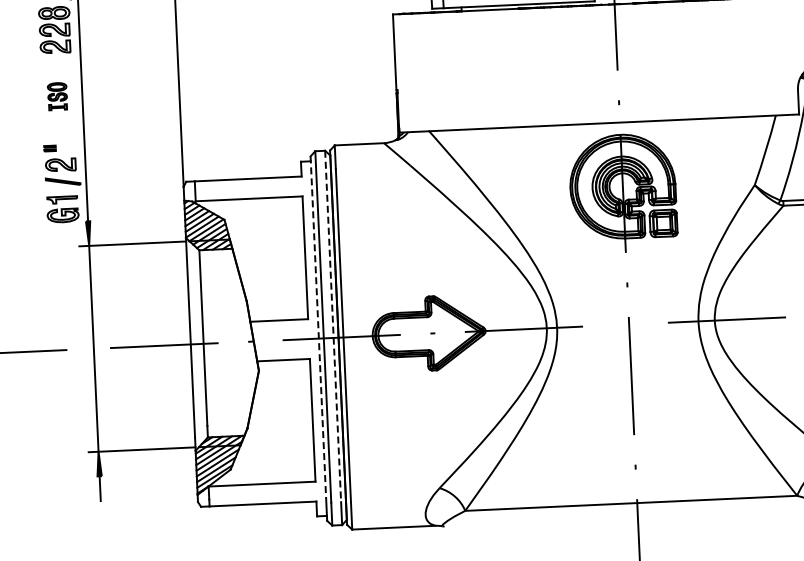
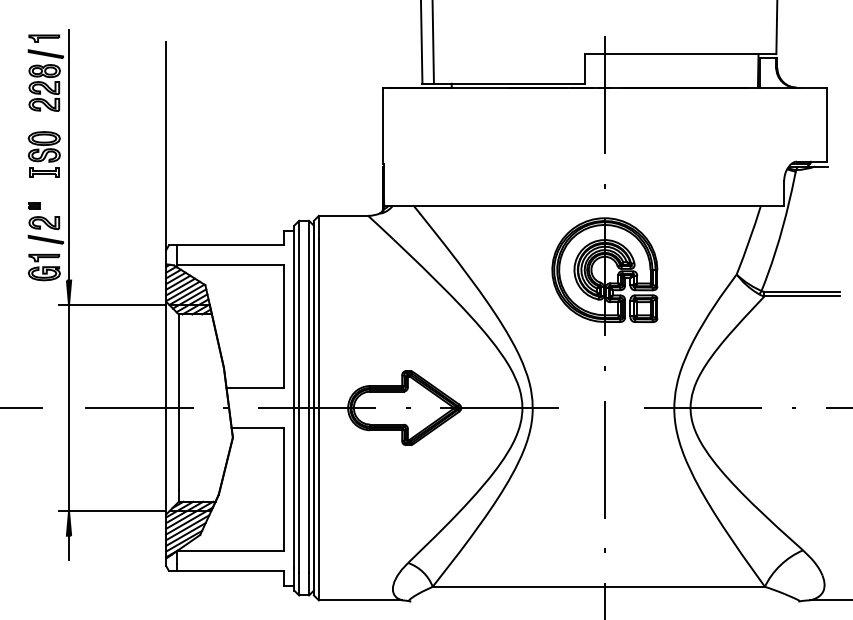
part: (56, 96) -> (43, 154), size x1.67
line: (333, 326) -> (309, 396), dashed -> solid
line: (318, 327) -> (294, 397), dashed -> solid

